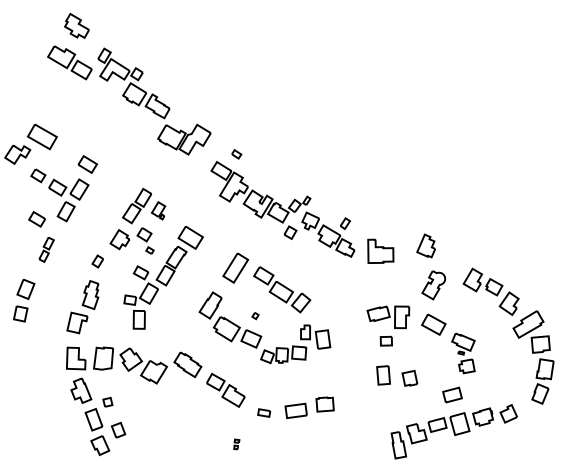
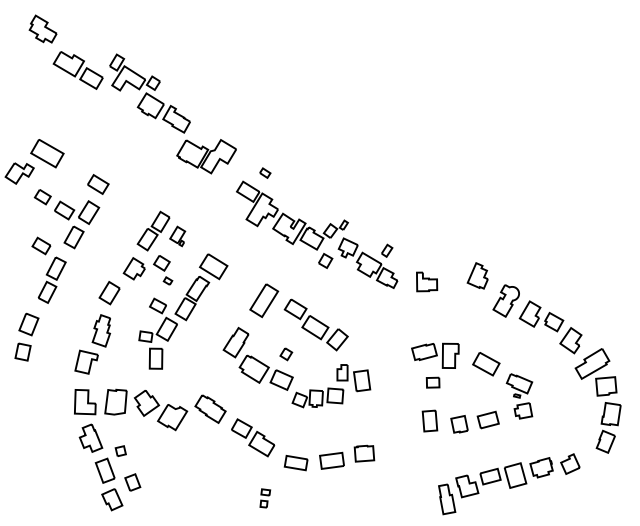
part: (76, 25) -> (42, 28), moved
part: (46, 249) -> (51, 279), size x1.67
part: (381, 250) -> (427, 281), size x0.71
part: (97, 261) -> (109, 293), size x1.67
part: (433, 284) -> (505, 300), moved
part: (255, 316) -> (286, 354), size x1.67
part: (451, 394) -> (487, 419), moved
part: (263, 413) -> (295, 463), size x1.67
part: (236, 444) -> (265, 498), size x1.67

